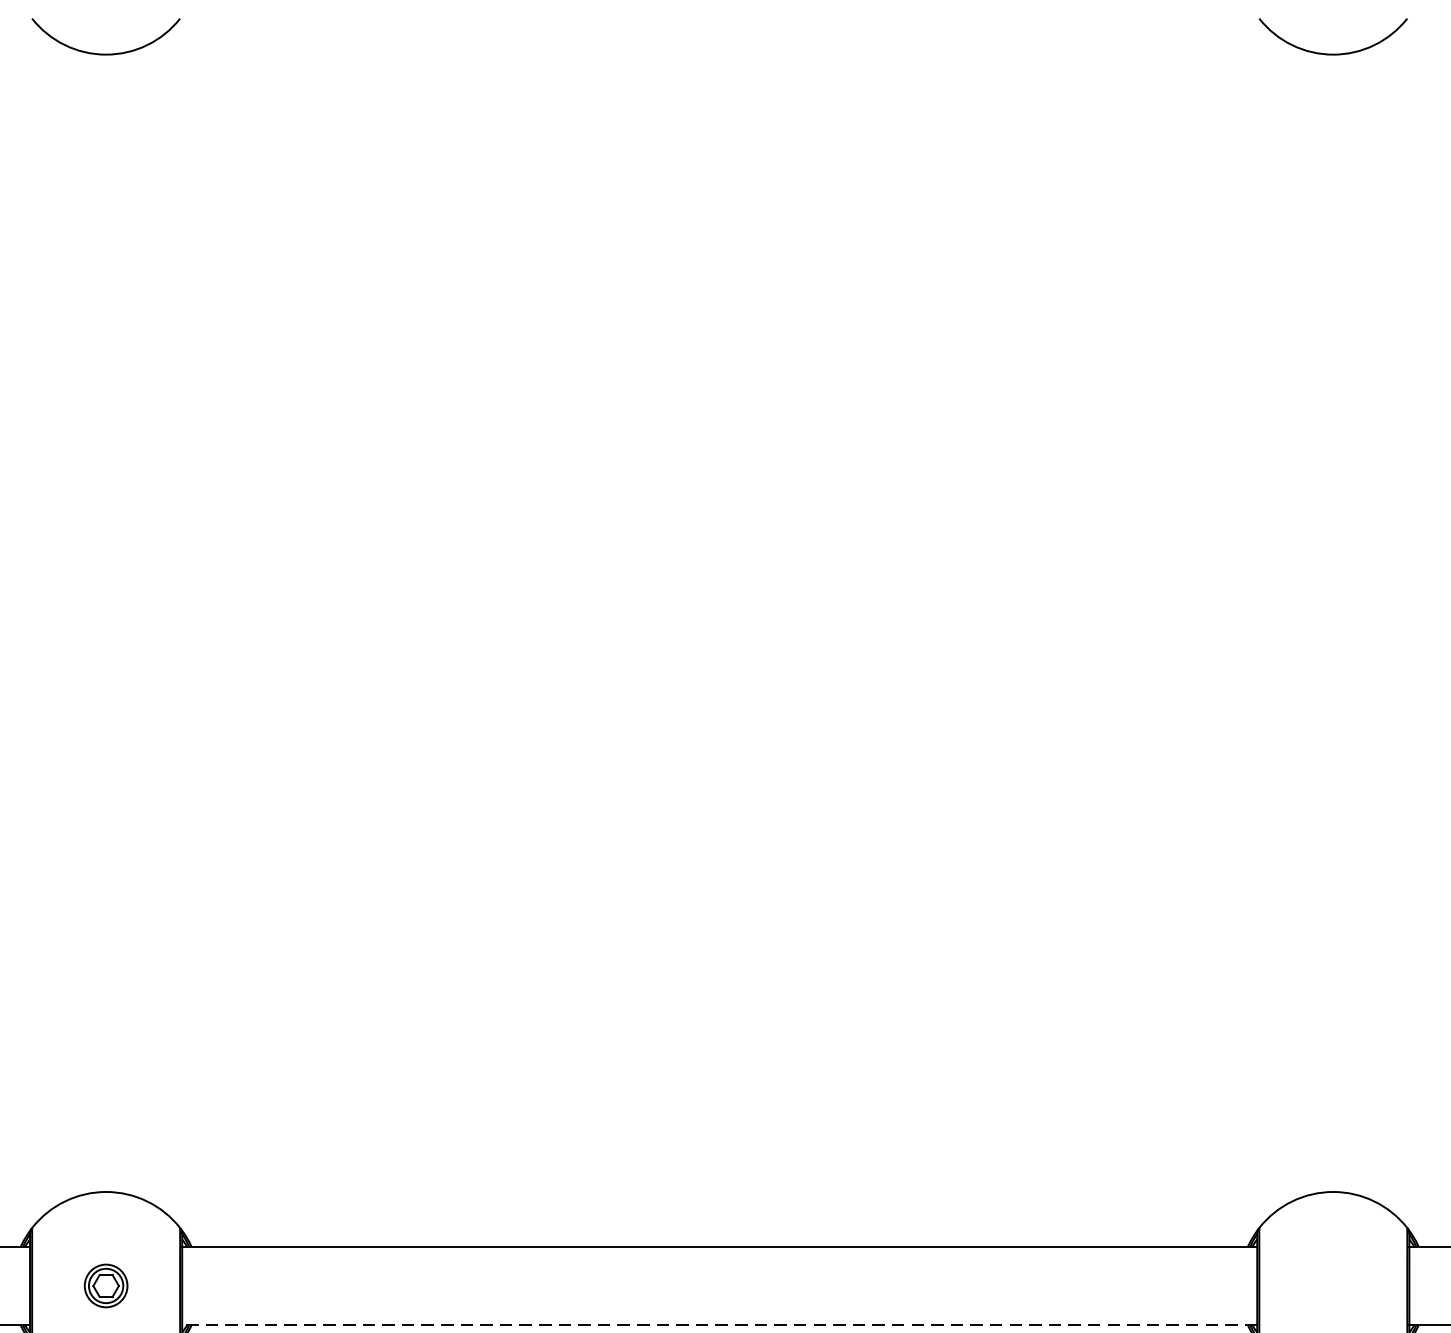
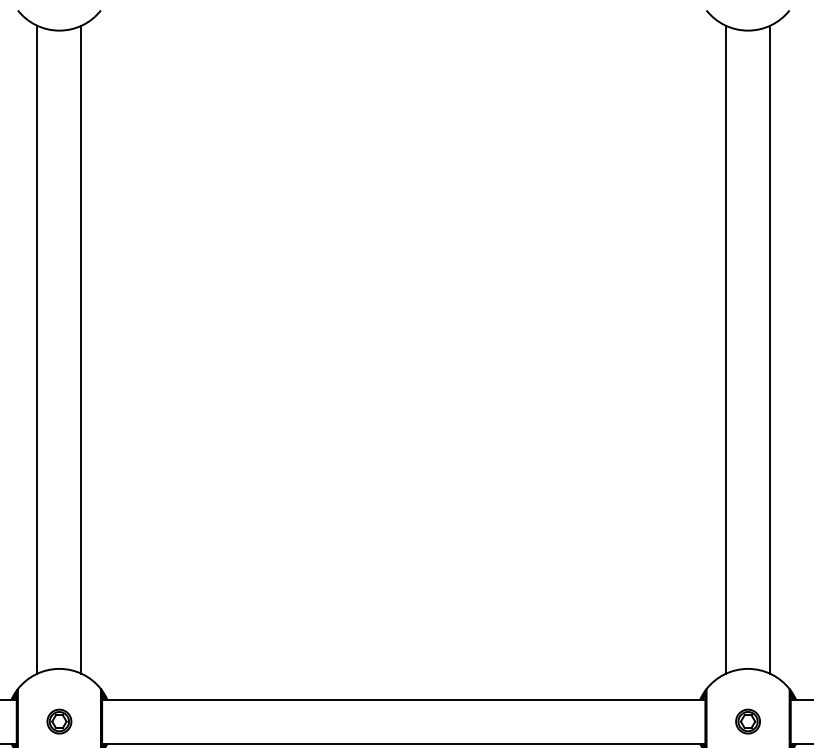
line: (67, 622) -> (37, 349), added
line: (145, 622) -> (81, 349), added
line: (1294, 622) -> (726, 349), added
line: (1373, 622) -> (770, 349), added
part: (1332, 1285) -> (747, 721), added
line: (719, 1324) -> (403, 743), dashed -> solid

